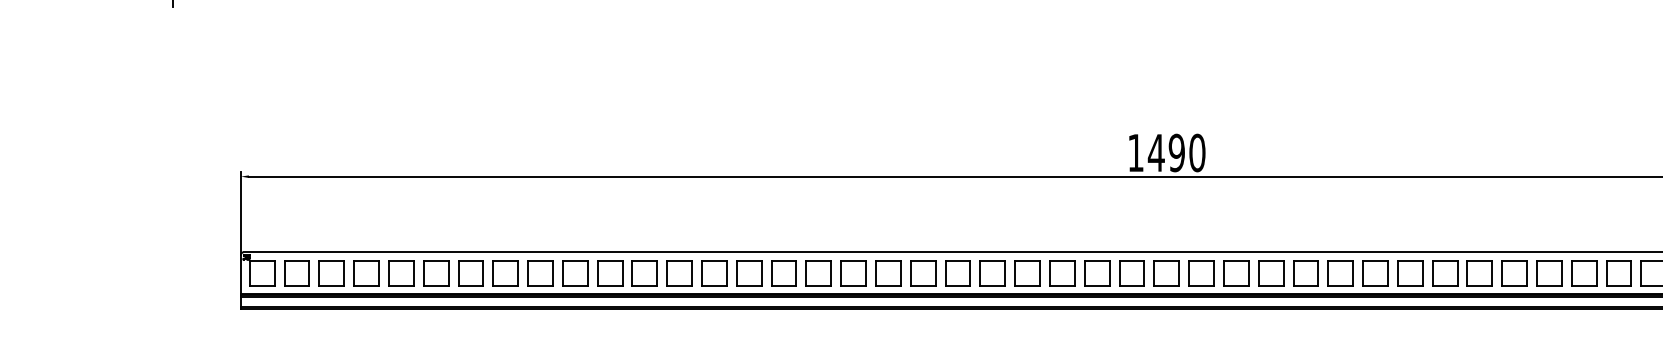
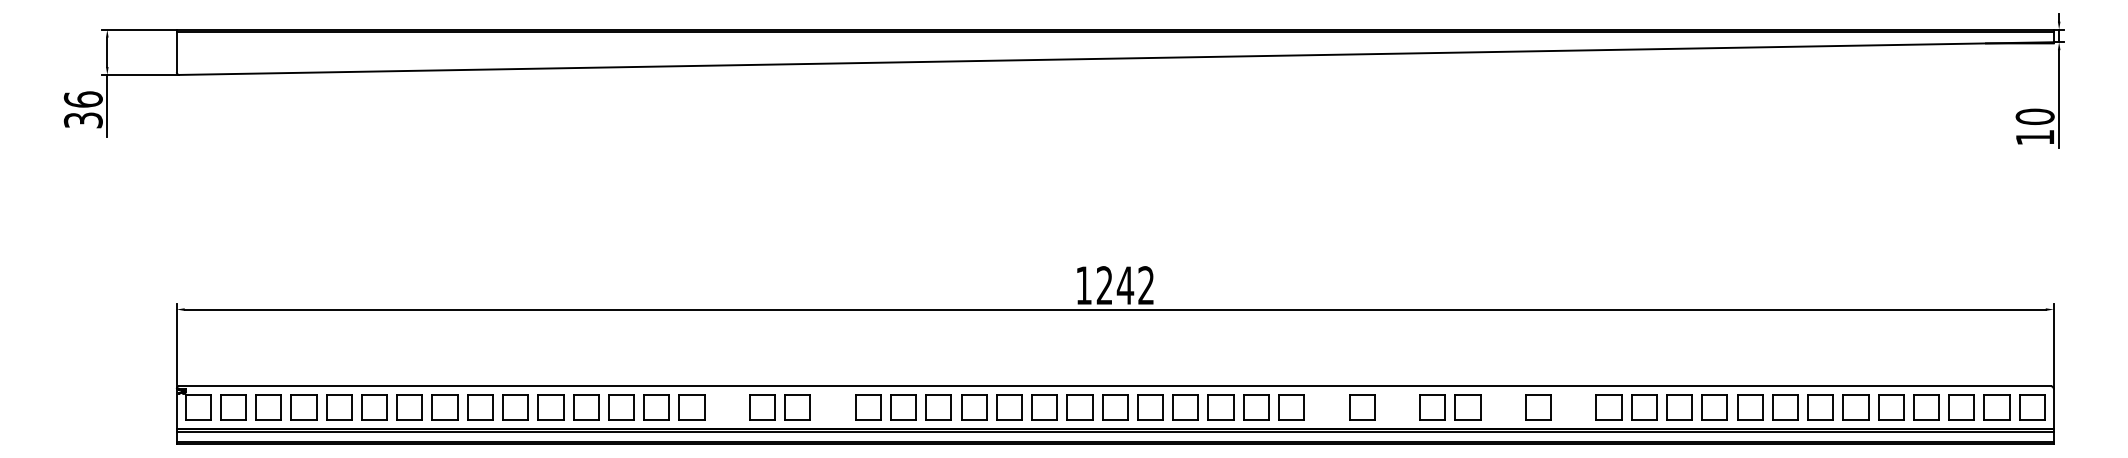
text: (1176, 152) -> (1125, 285), 1490 -> 1242
part: (784, 273) -> (727, 407), removed
part: (887, 273) -> (832, 407), removed
part: (1375, 273) -> (1326, 407), removed
part: (1445, 273) -> (1397, 407), removed
part: (1549, 273) -> (1503, 407), removed
part: (1618, 273) -> (1573, 407), removed

